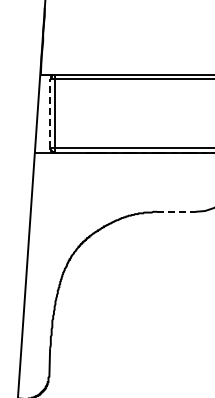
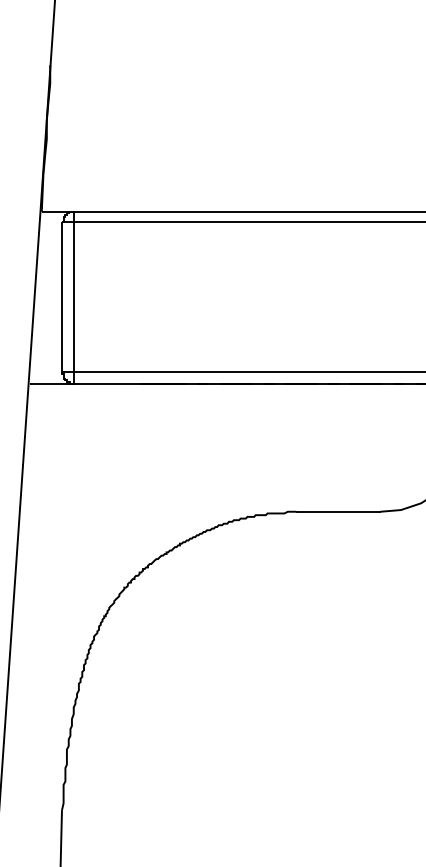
line: (50, 113) -> (62, 296), dashed -> solid
line: (176, 211) -> (338, 511), dashed -> solid

